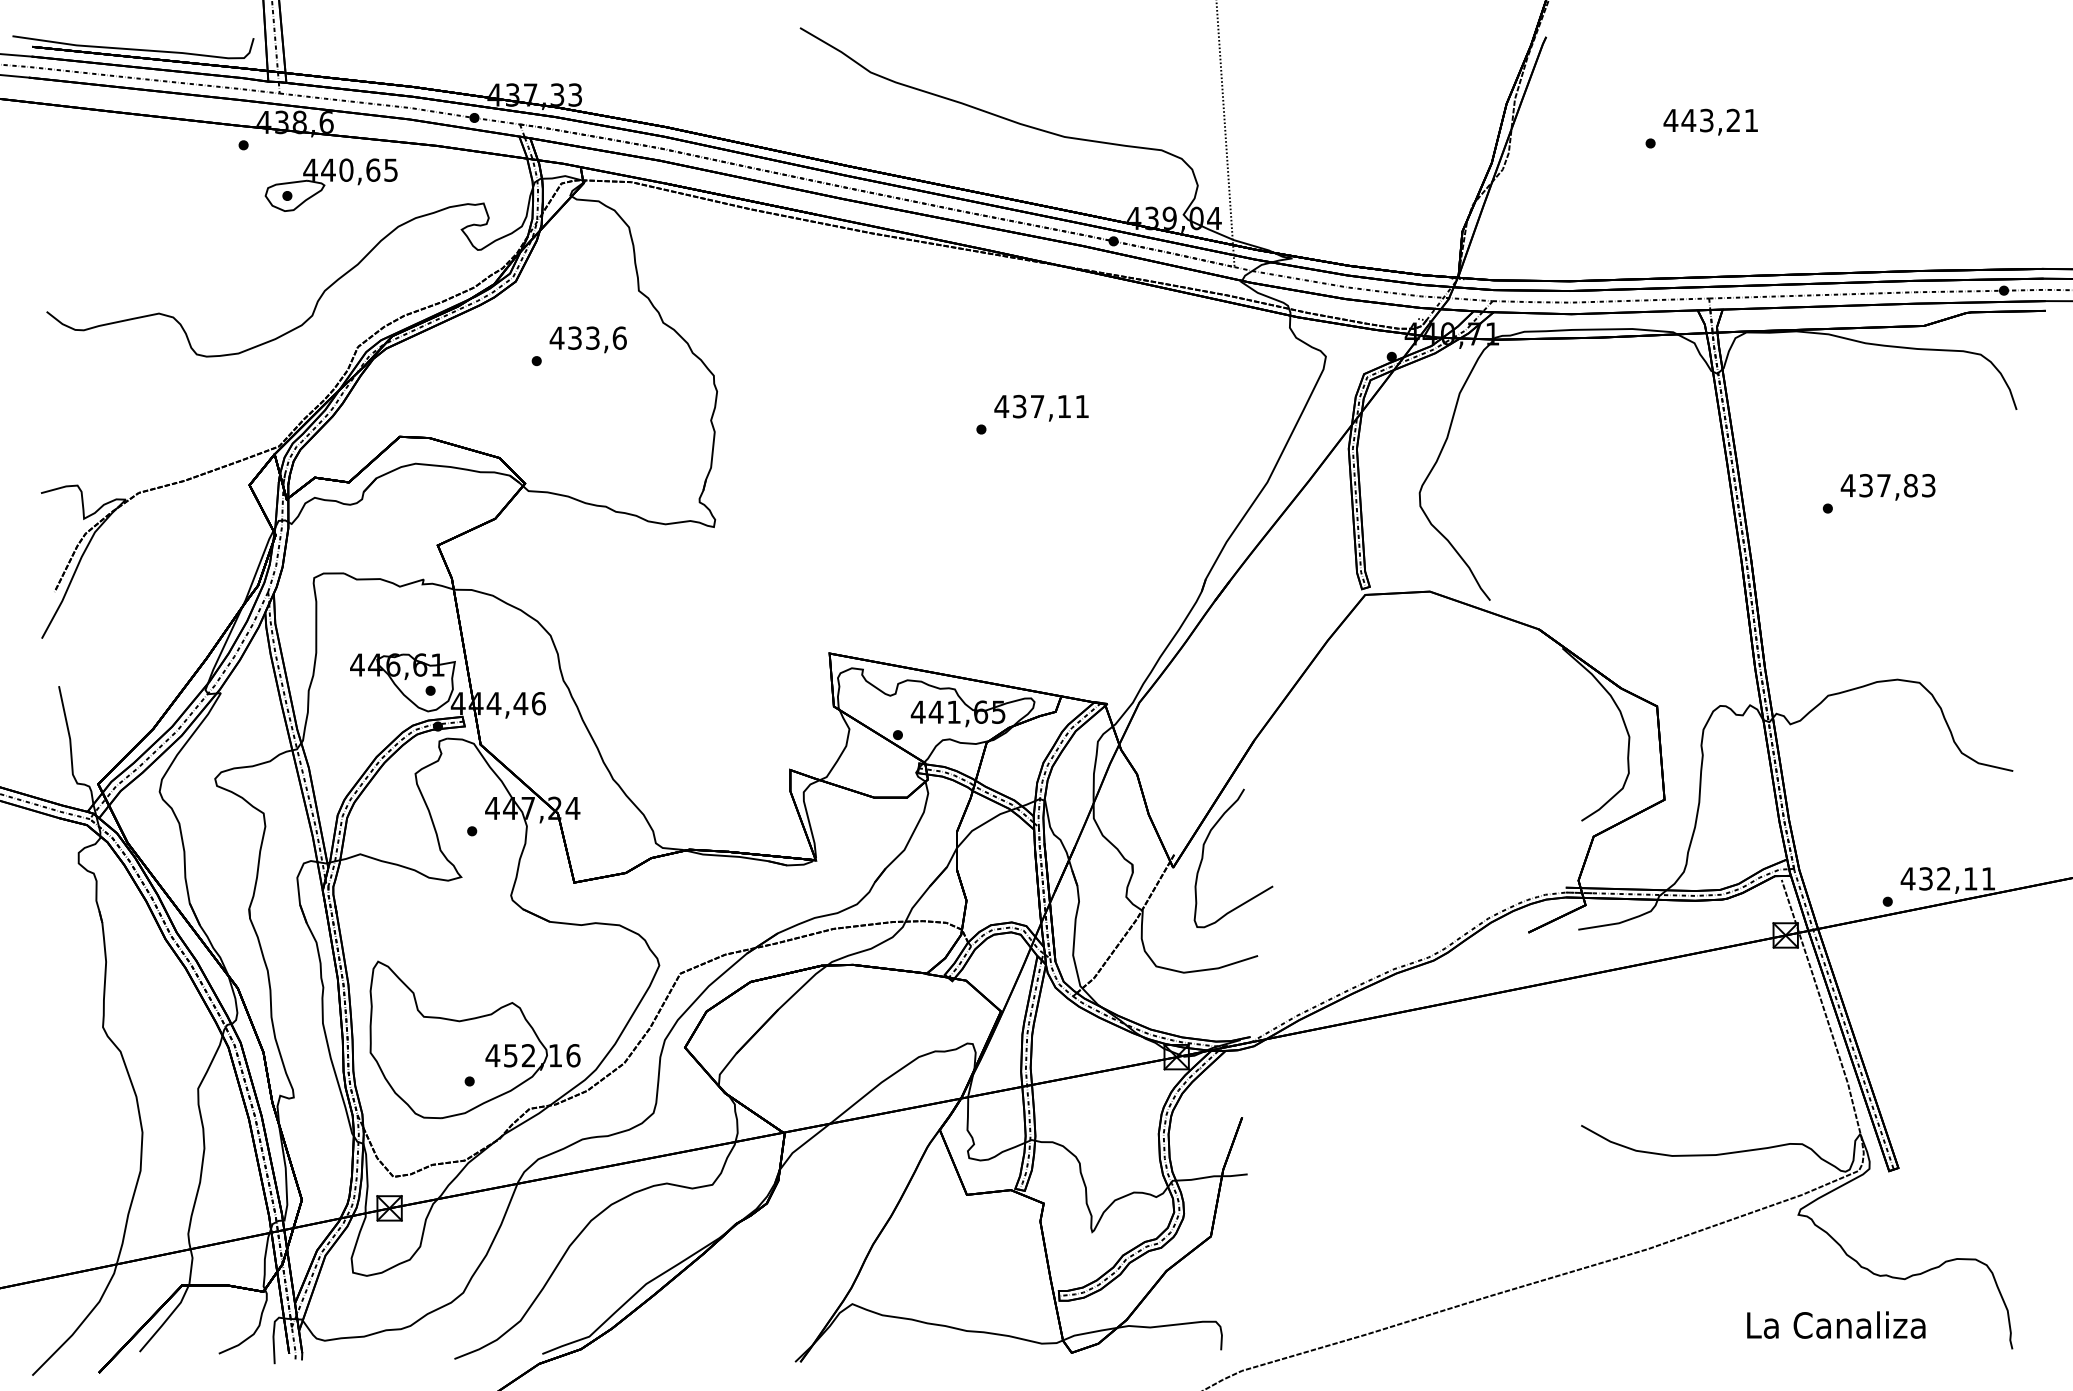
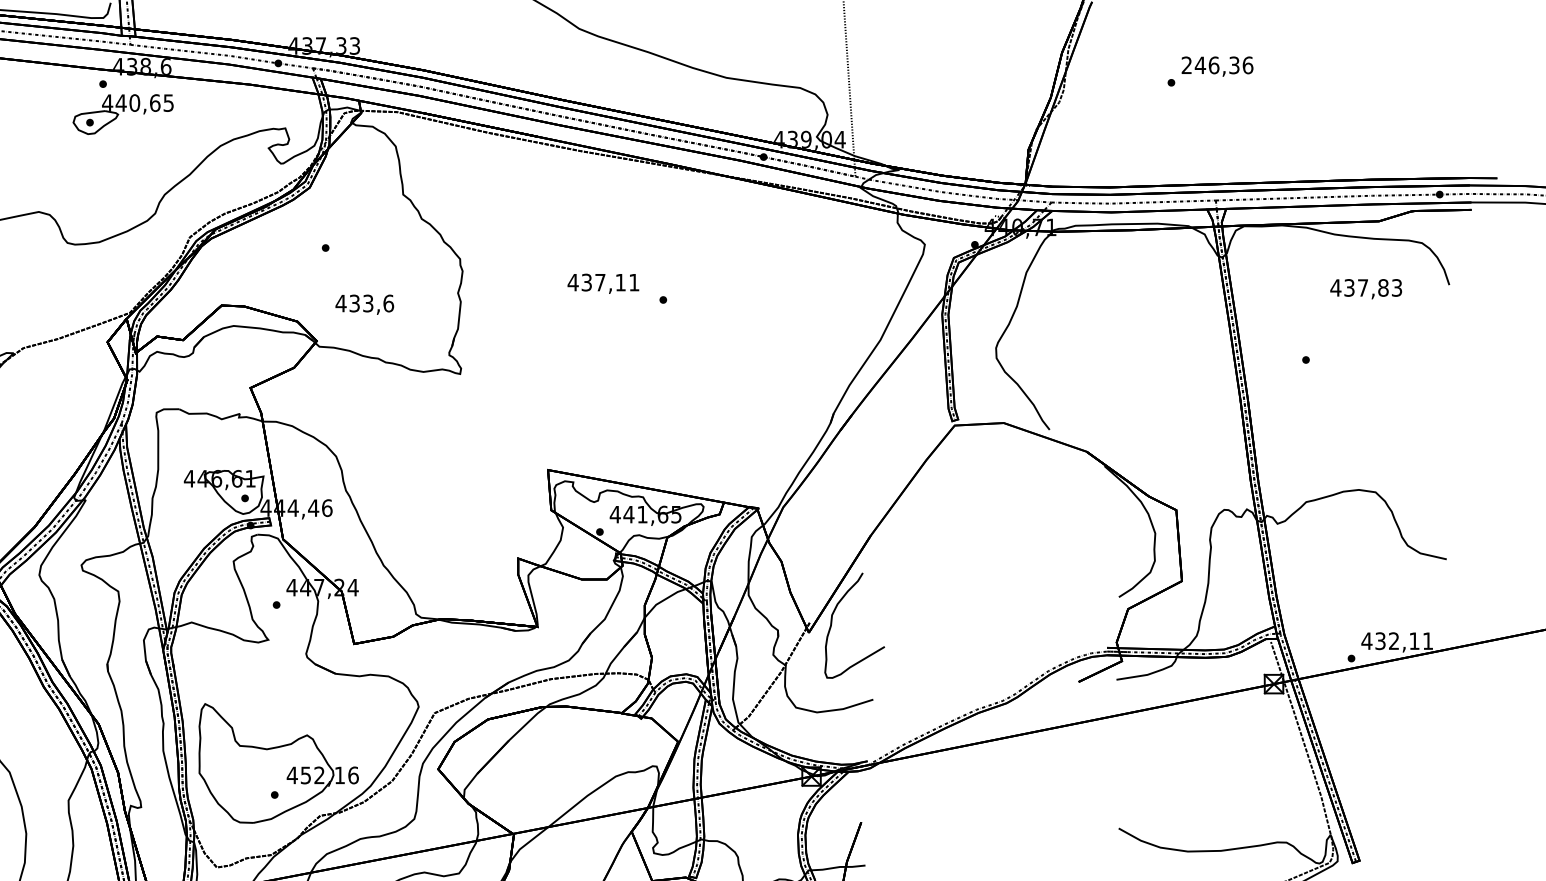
text: (1710, 120) -> (1216, 65), 443,21 -> 246,36
part: (330, 184) -> (122, 113), moved
text: (587, 339) -> (364, 304), moved
text: (1041, 408) -> (603, 284), moved
text: (1887, 487) -> (1365, 289), moved

